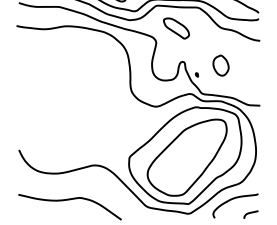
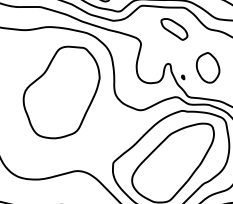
part: (176, 28) -> (174, 29), moved
part: (220, 65) -> (207, 67), size x1.43
part: (79, 89) -> (61, 92), added

